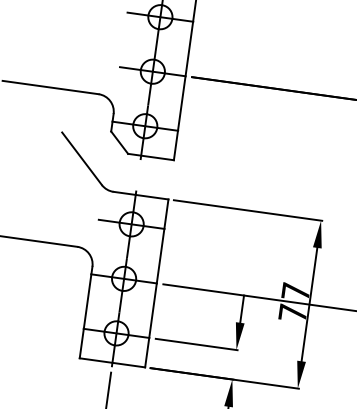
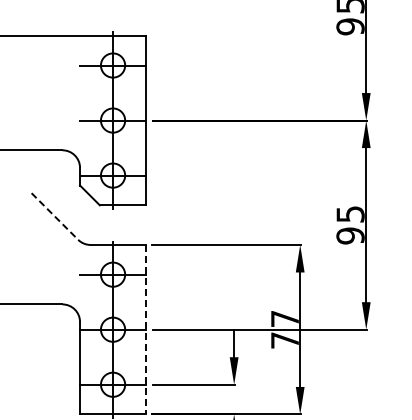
line: (81, 158) -> (54, 216), solid -> dashed
line: (157, 283) -> (146, 329), solid -> dashed

